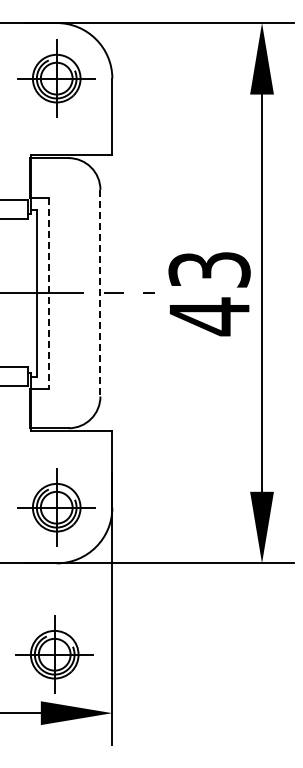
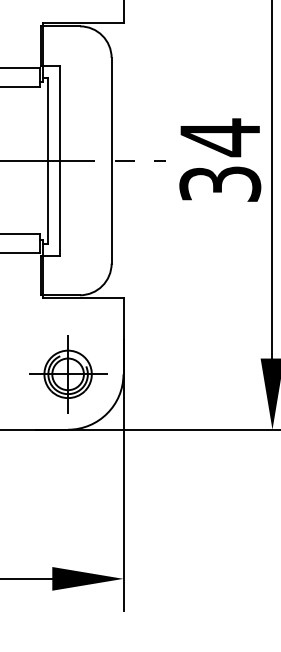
line: (48, 293) -> (59, 161), dashed -> solid
line: (100, 293) -> (111, 161), dashed -> solid
text: (209, 293) -> (220, 161), 43 -> 34
part: (54, 654) -> (65, 520), removed

